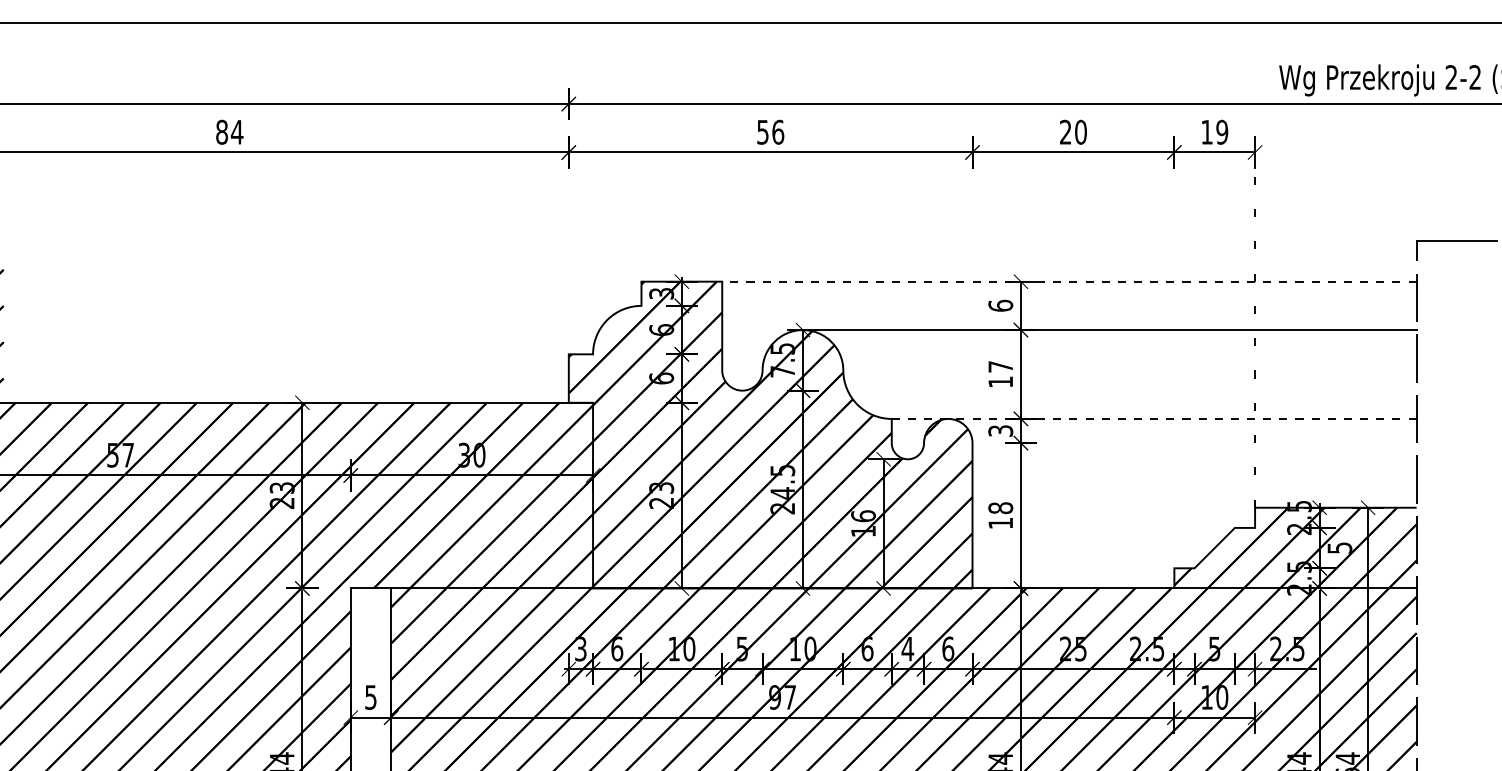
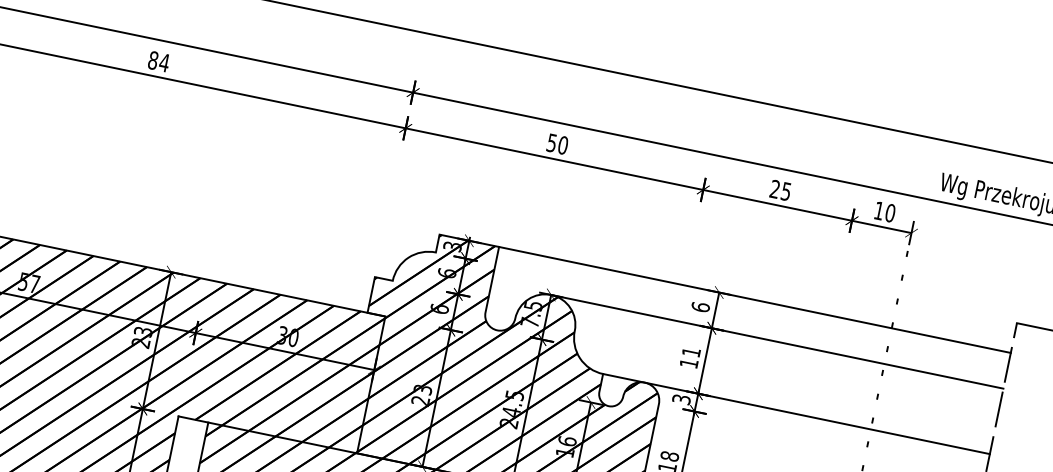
text: (778, 131) -> (563, 144), 56 -> 50
text: (1080, 131) -> (786, 190), 20 -> 25
text: (1222, 132) -> (890, 213), 19 -> 10
line: (1068, 281) -> (754, 299), dashed -> solid
text: (1000, 366) -> (691, 351), 17 -> 11
line: (1153, 418) -> (796, 413), dashed -> solid

